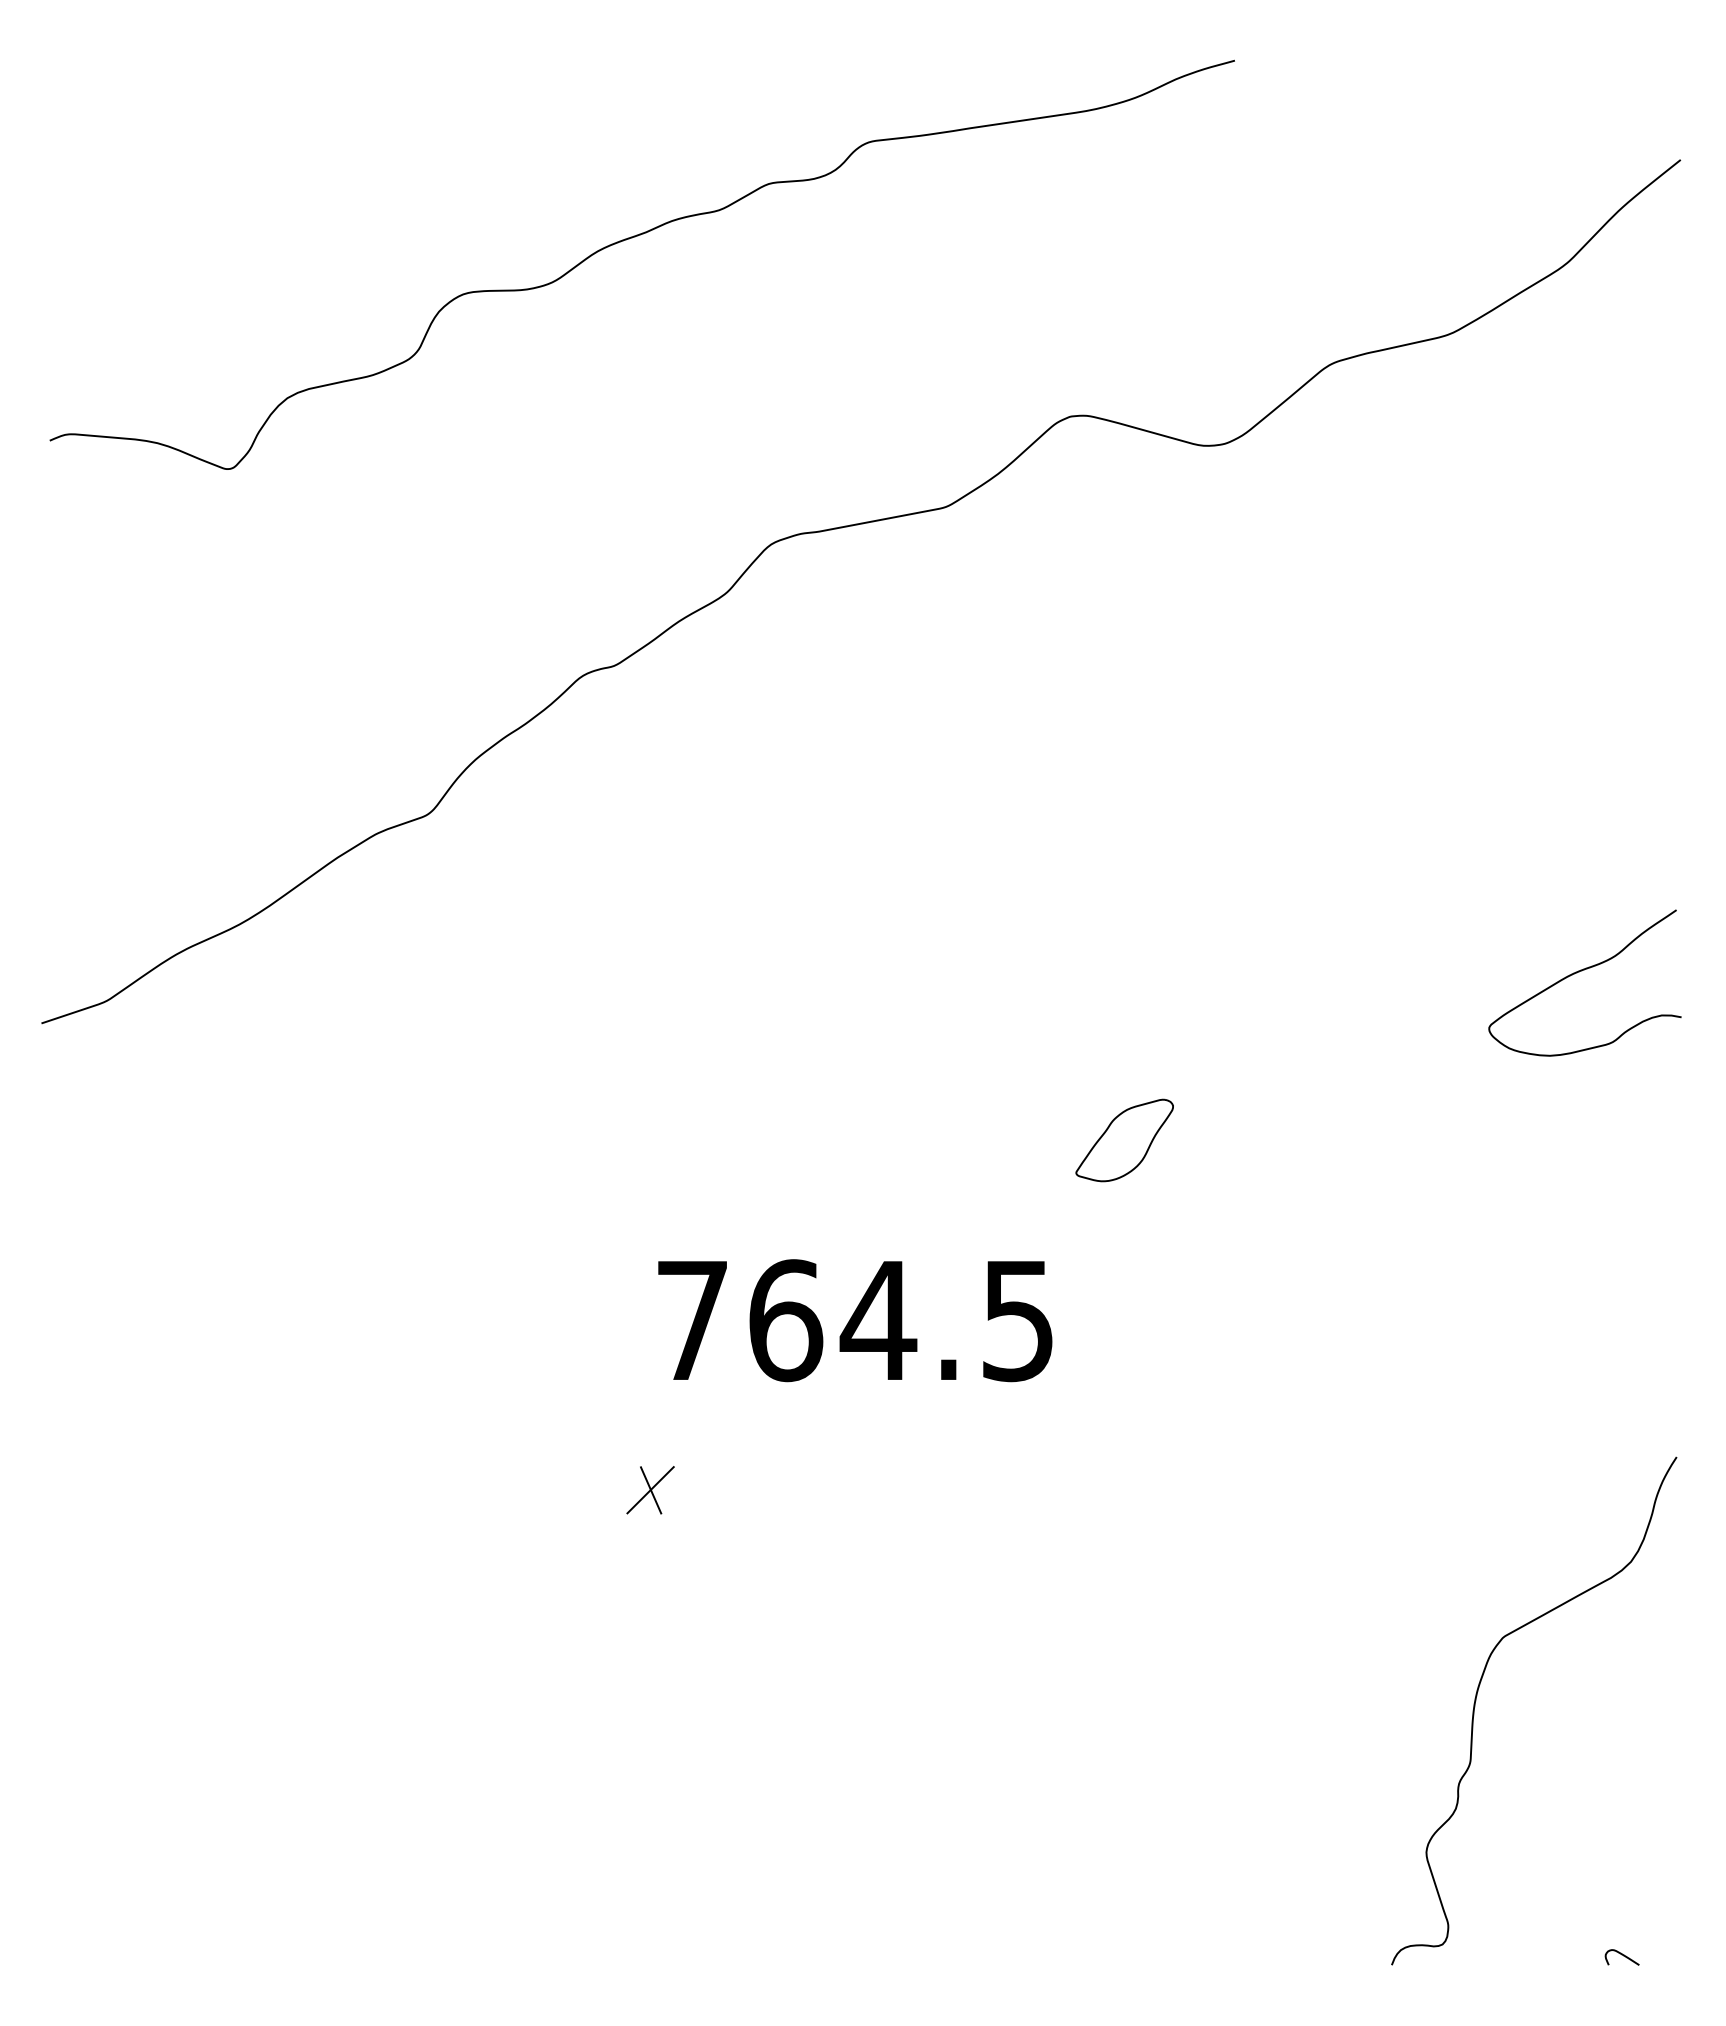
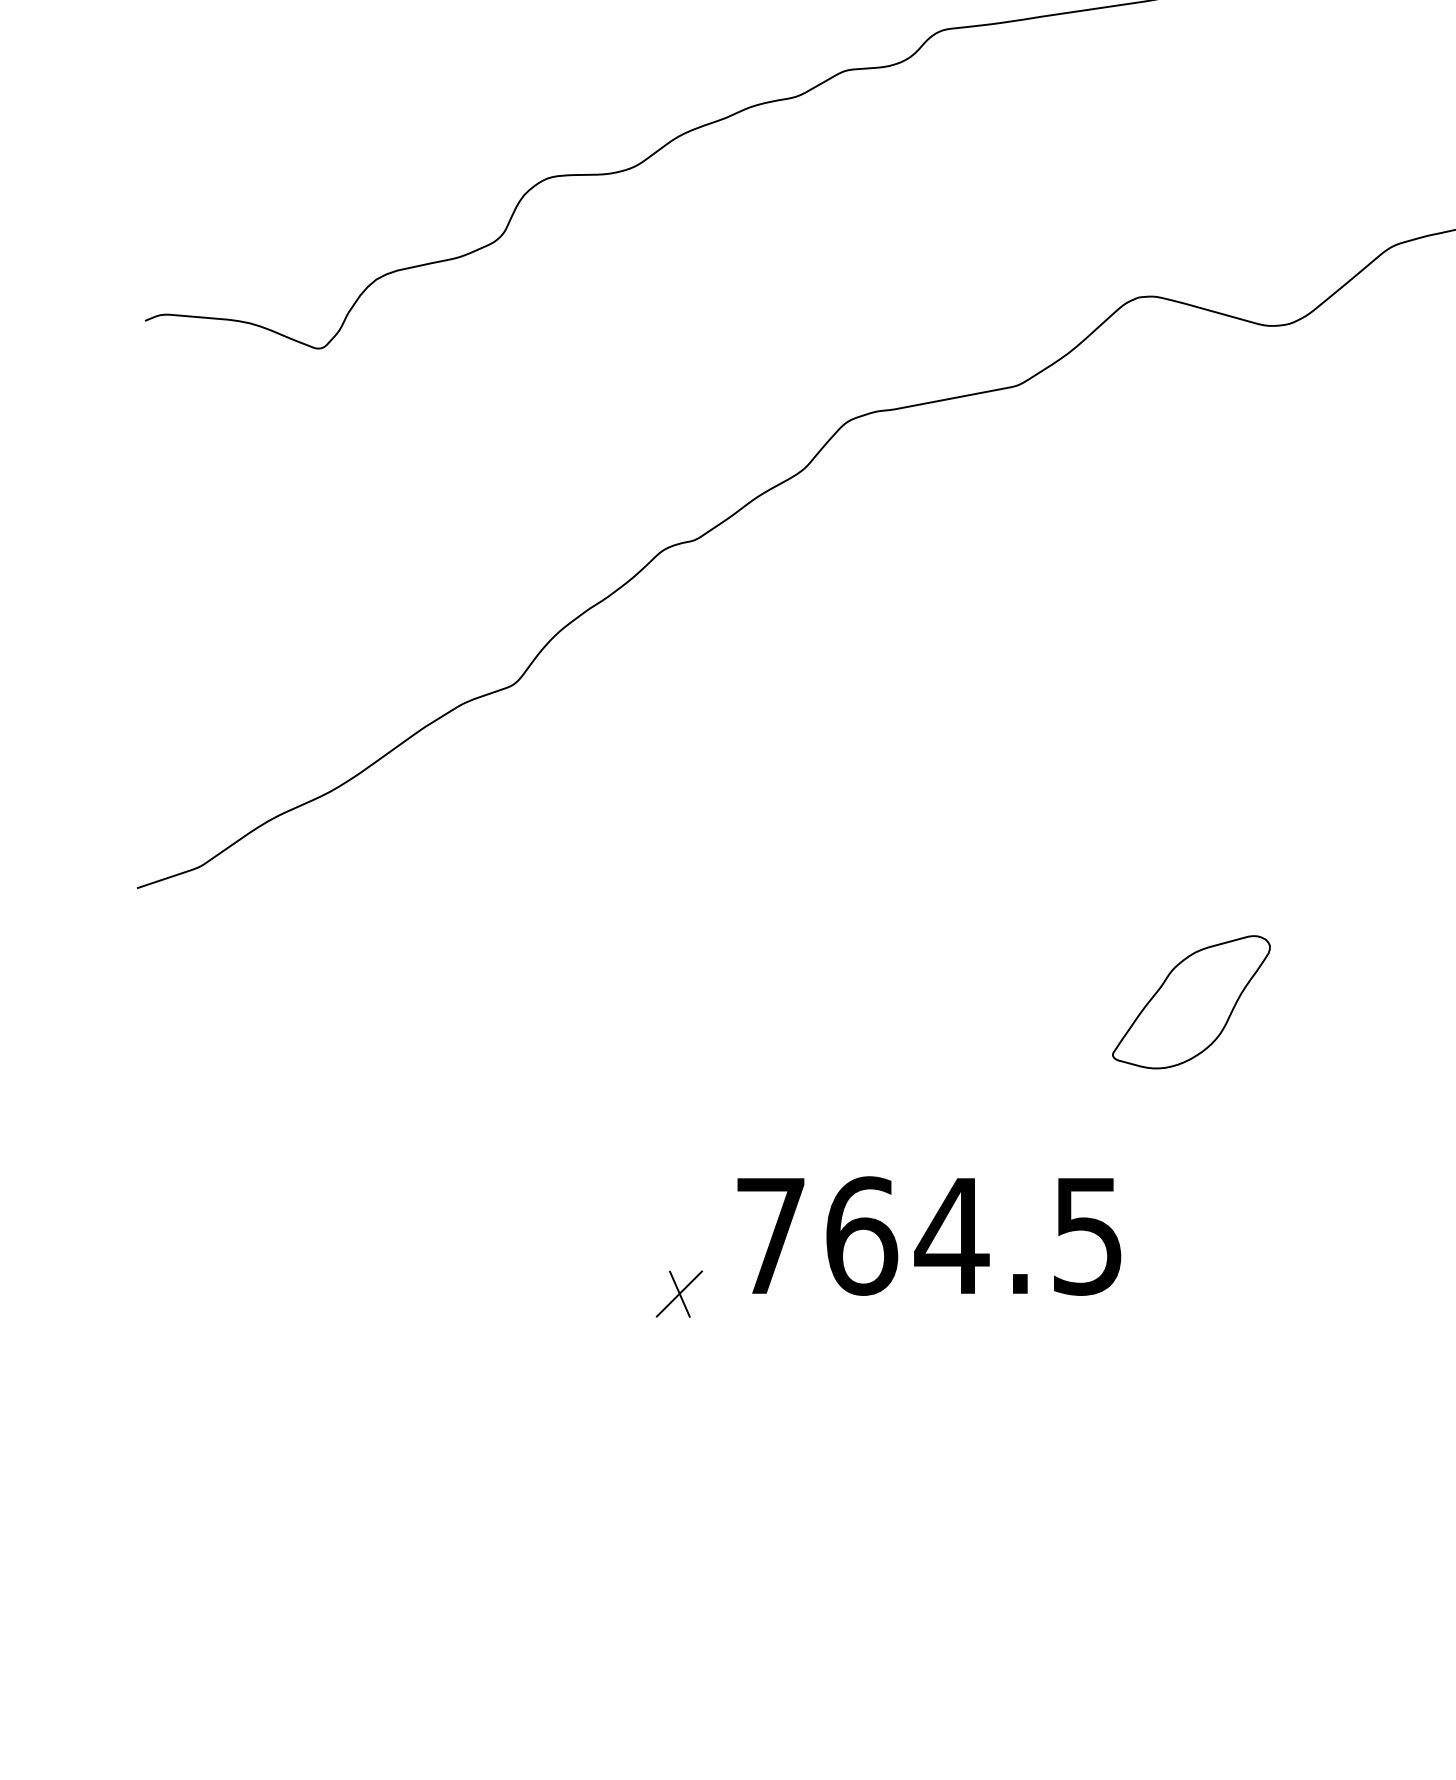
part: (1124, 1140) -> (1191, 1002), size x1.67
text: (855, 1320) -> (929, 1235), moved
part: (650, 1490) -> (679, 1294), moved

